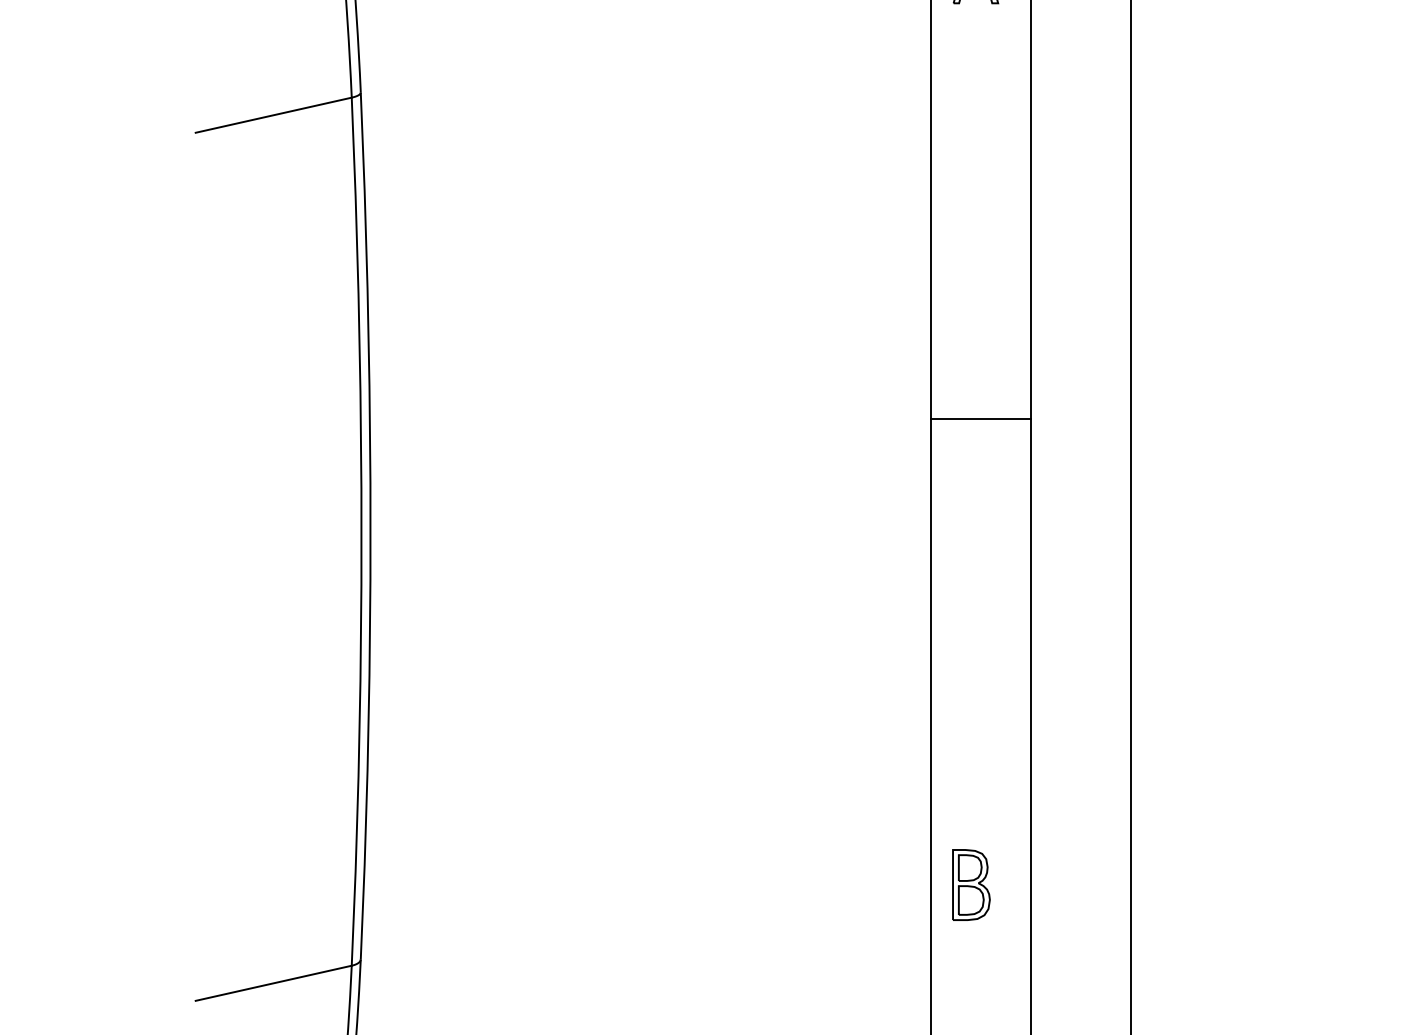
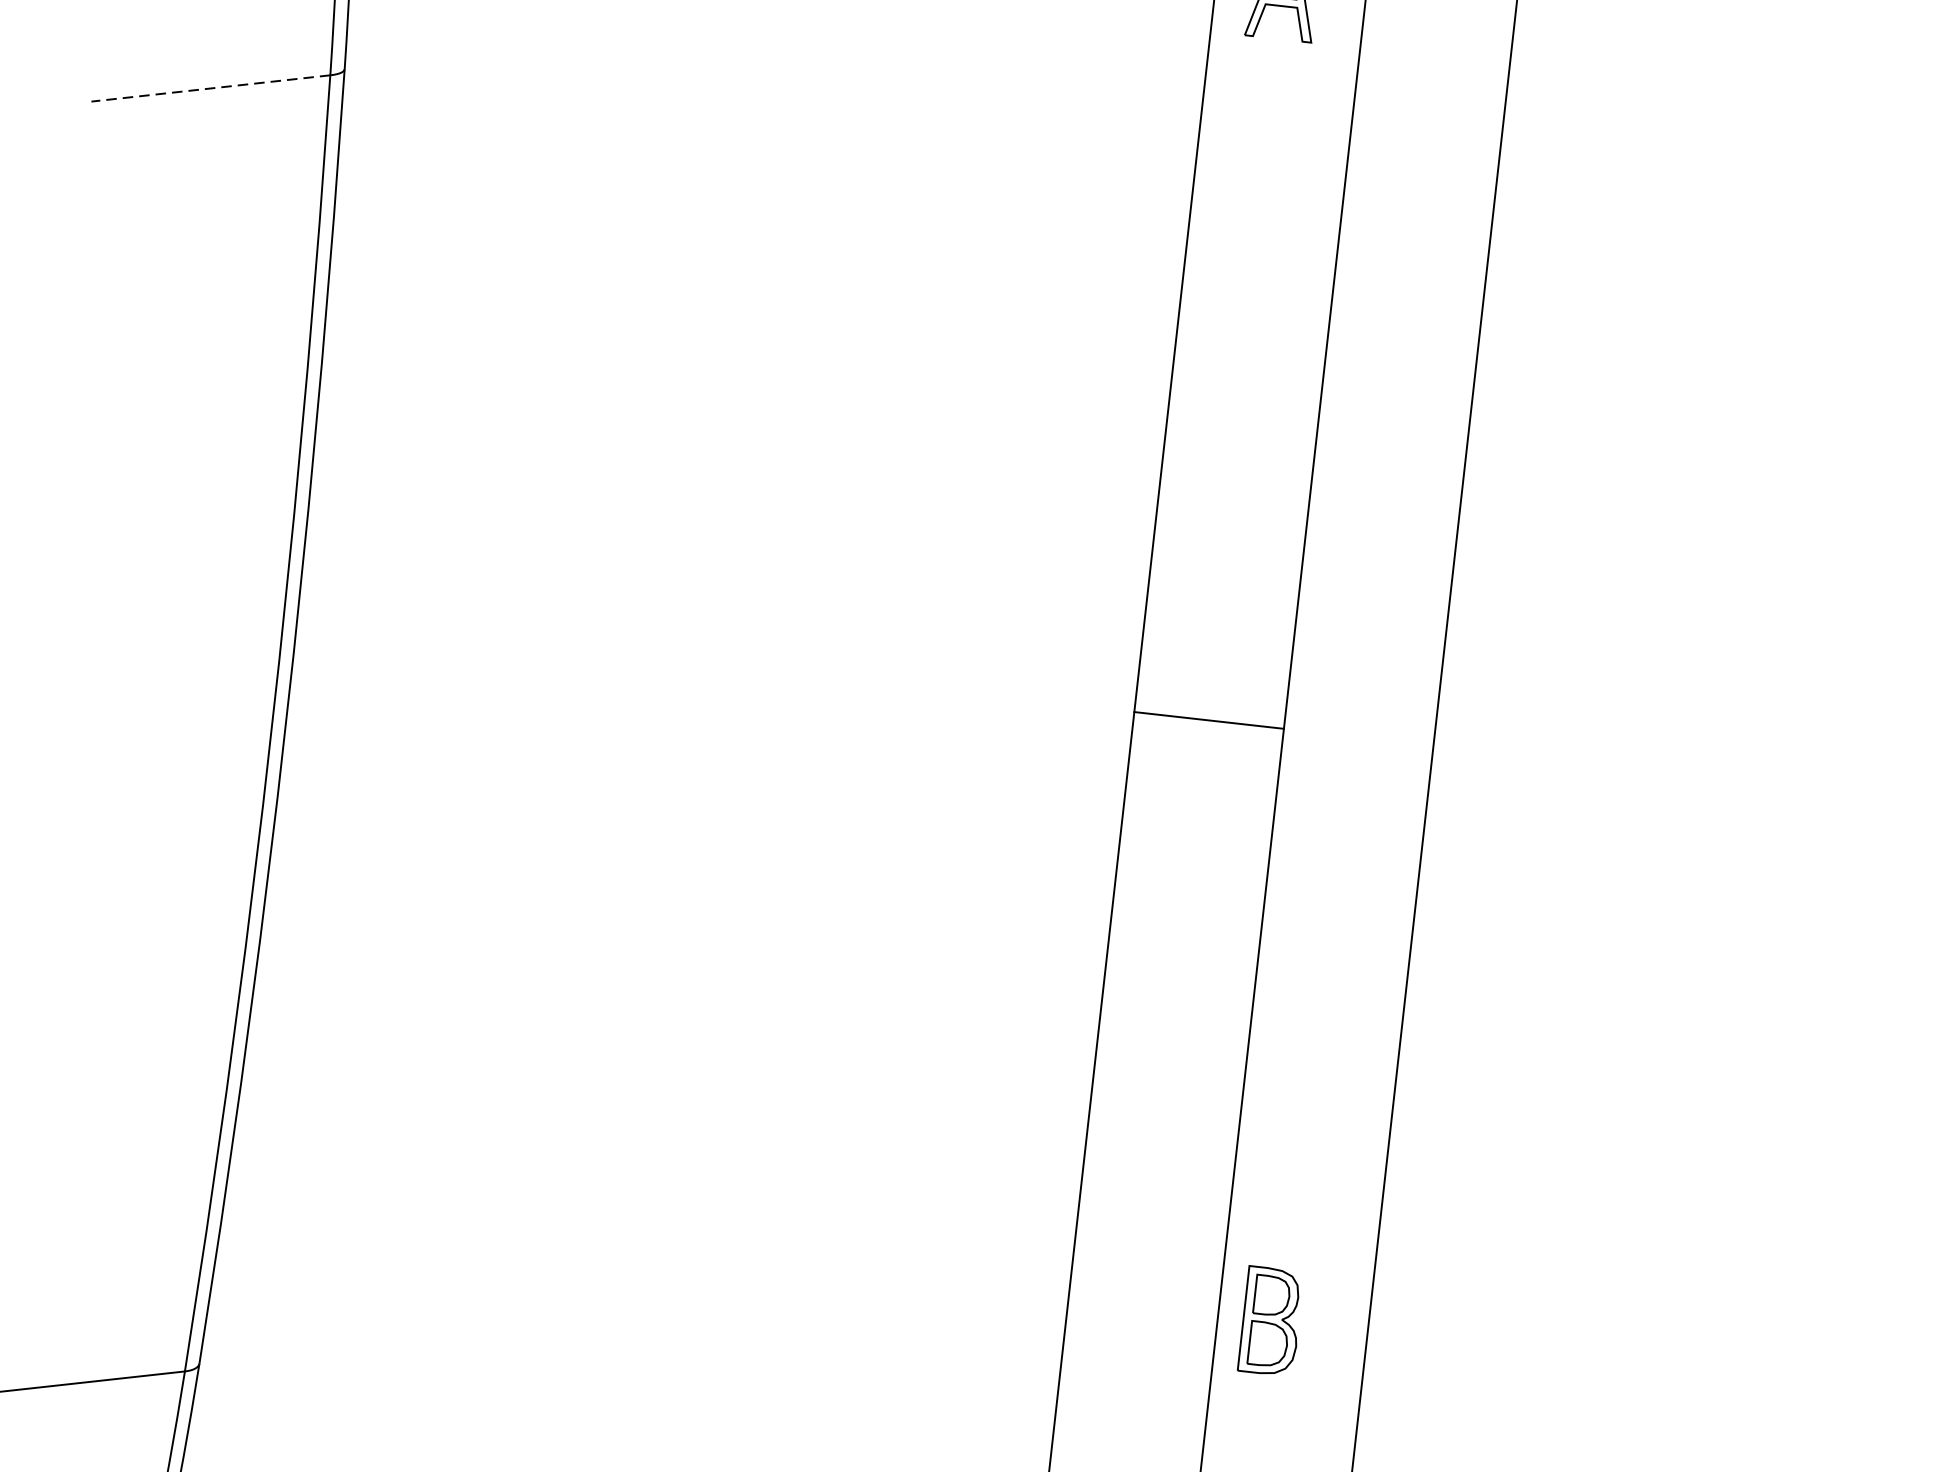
line: (273, 115) -> (210, 88), solid -> dashed
line: (980, 419) -> (1208, 720), moved
part: (971, 884) -> (1271, 1320), moved

